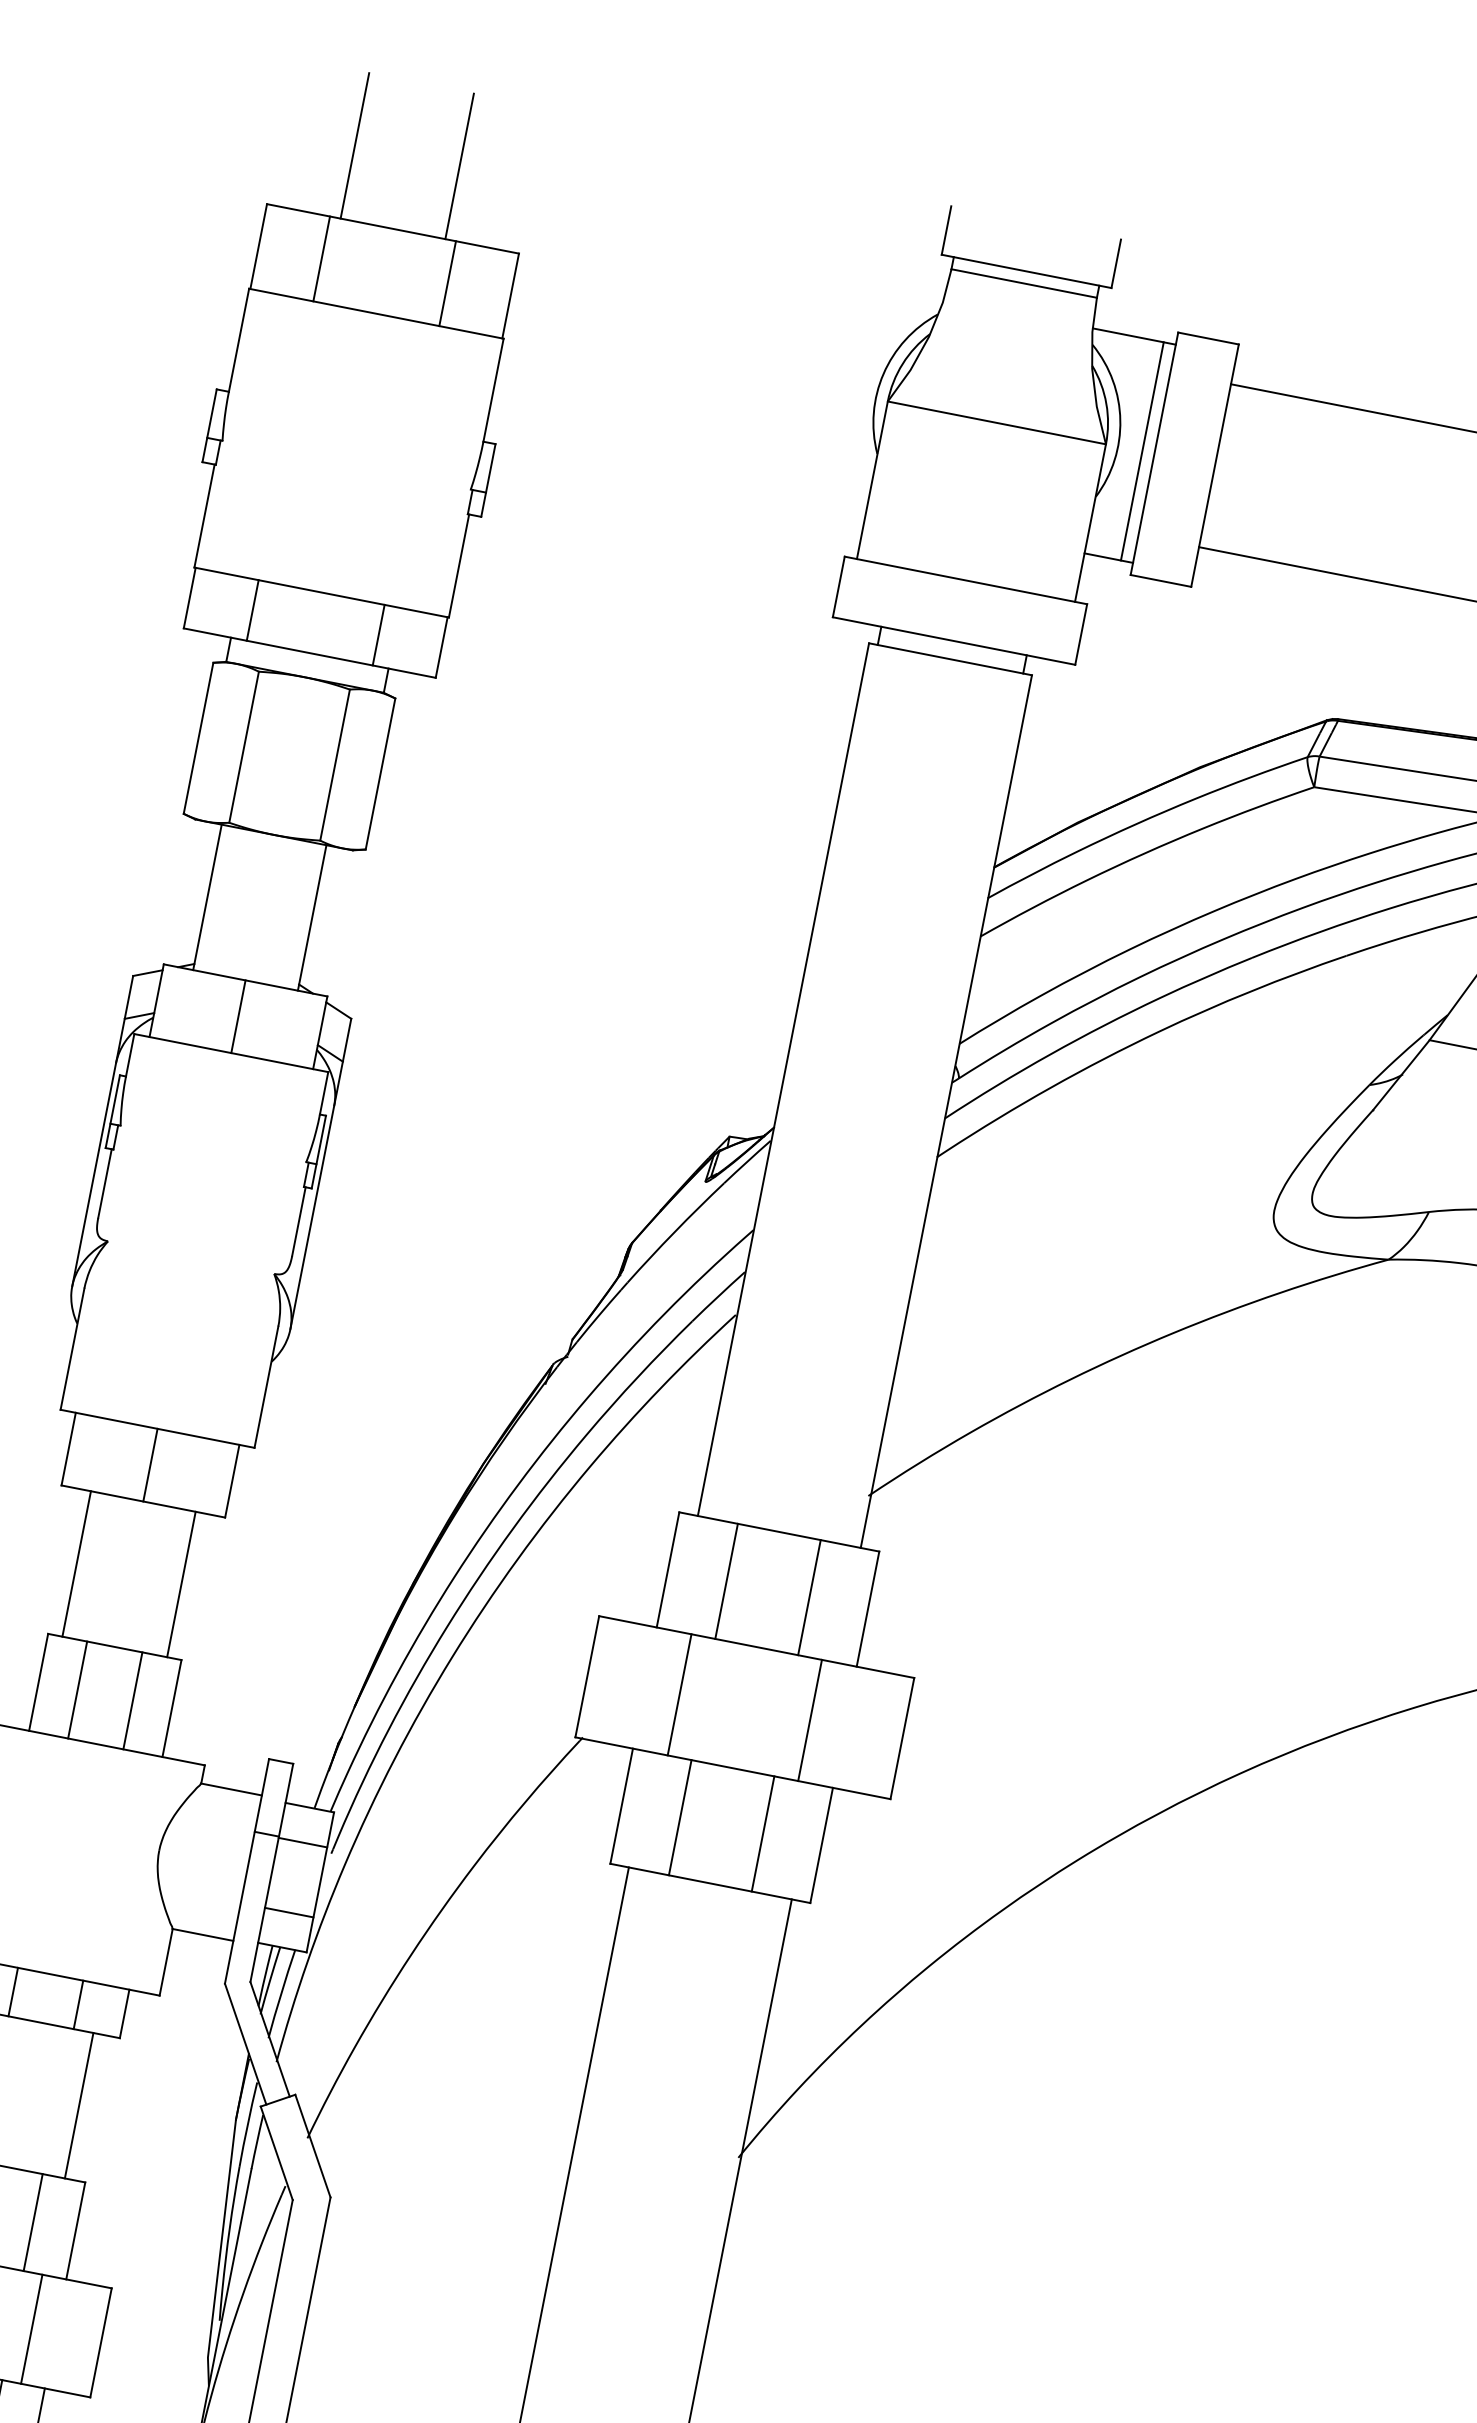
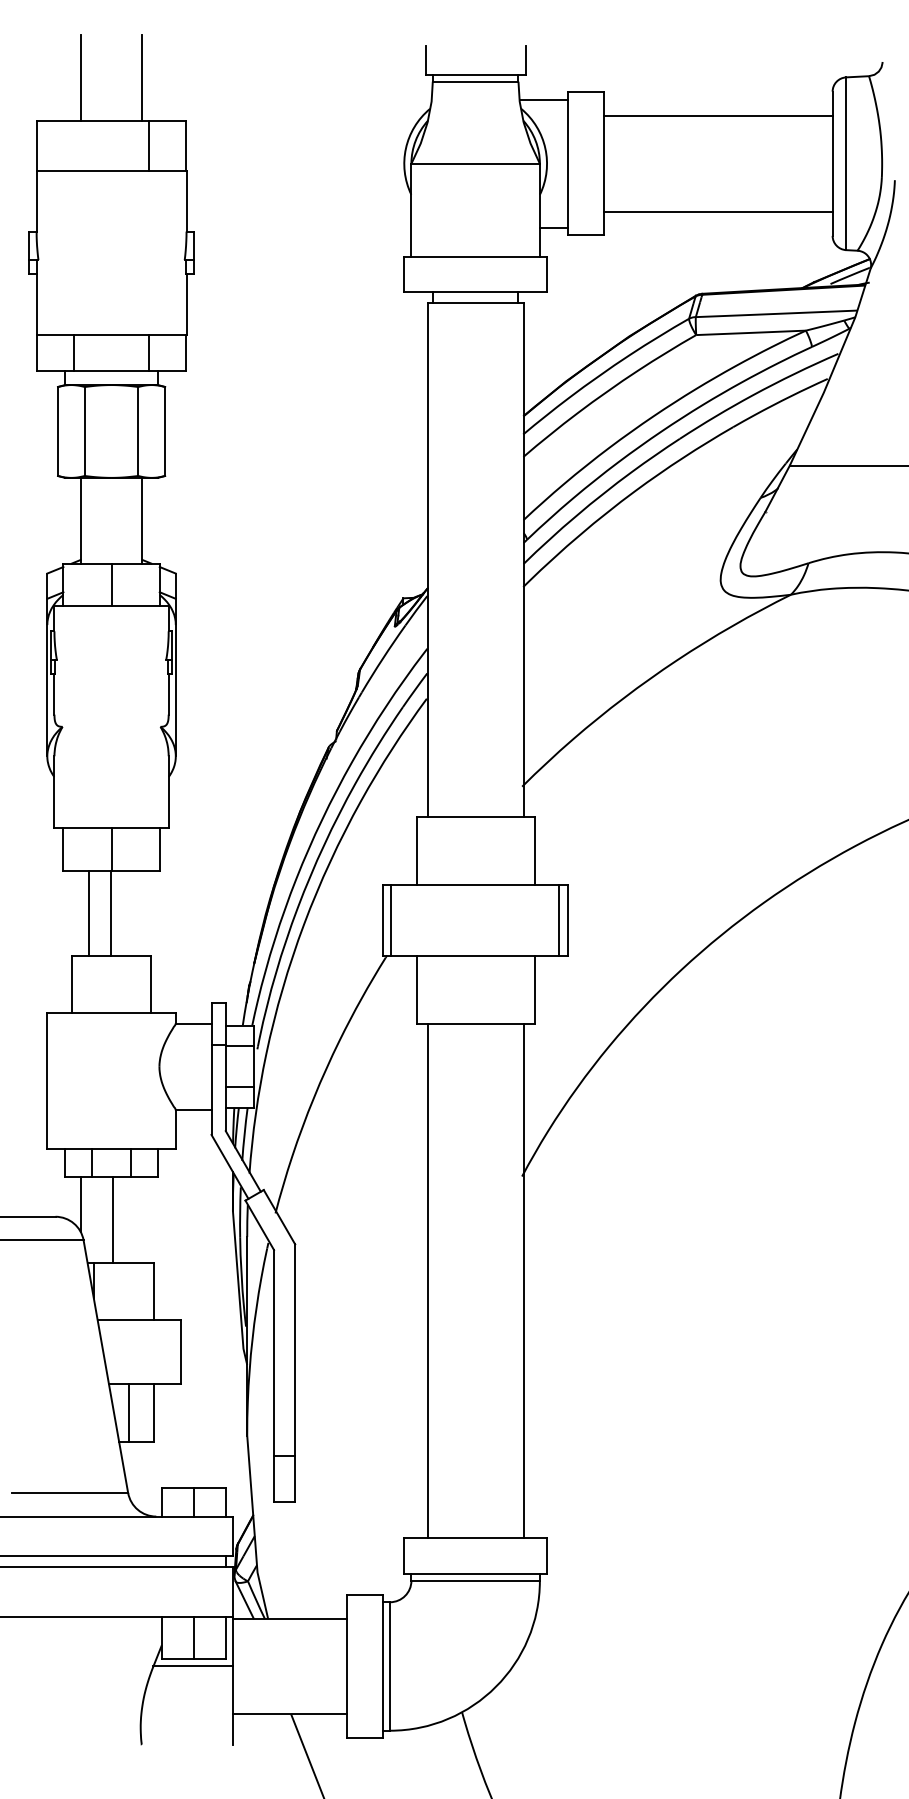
line: (321, 258) -> (74, 145), removed
line: (1142, 451) -> (561, 163), removed
line: (76, 1564) -> (110, 913), moved
line: (727, 1580) -> (451, 850), removed
line: (181, 1584) -> (89, 913), moved
line: (810, 1597) -> (500, 850), removed
line: (78, 1689) -> (95, 984), removed
line: (680, 1694) -> (391, 920), moved
line: (132, 1700) -> (127, 984), removed
line: (810, 1720) -> (559, 920), moved
line: (680, 1818) -> (451, 990), removed
line: (763, 1834) -> (500, 990), removed
line: (79, 2106) -> (113, 1220), moved
line: (33, 2222) -> (129, 1291), removed
line: (31, 2329) -> (140, 1352), removed

